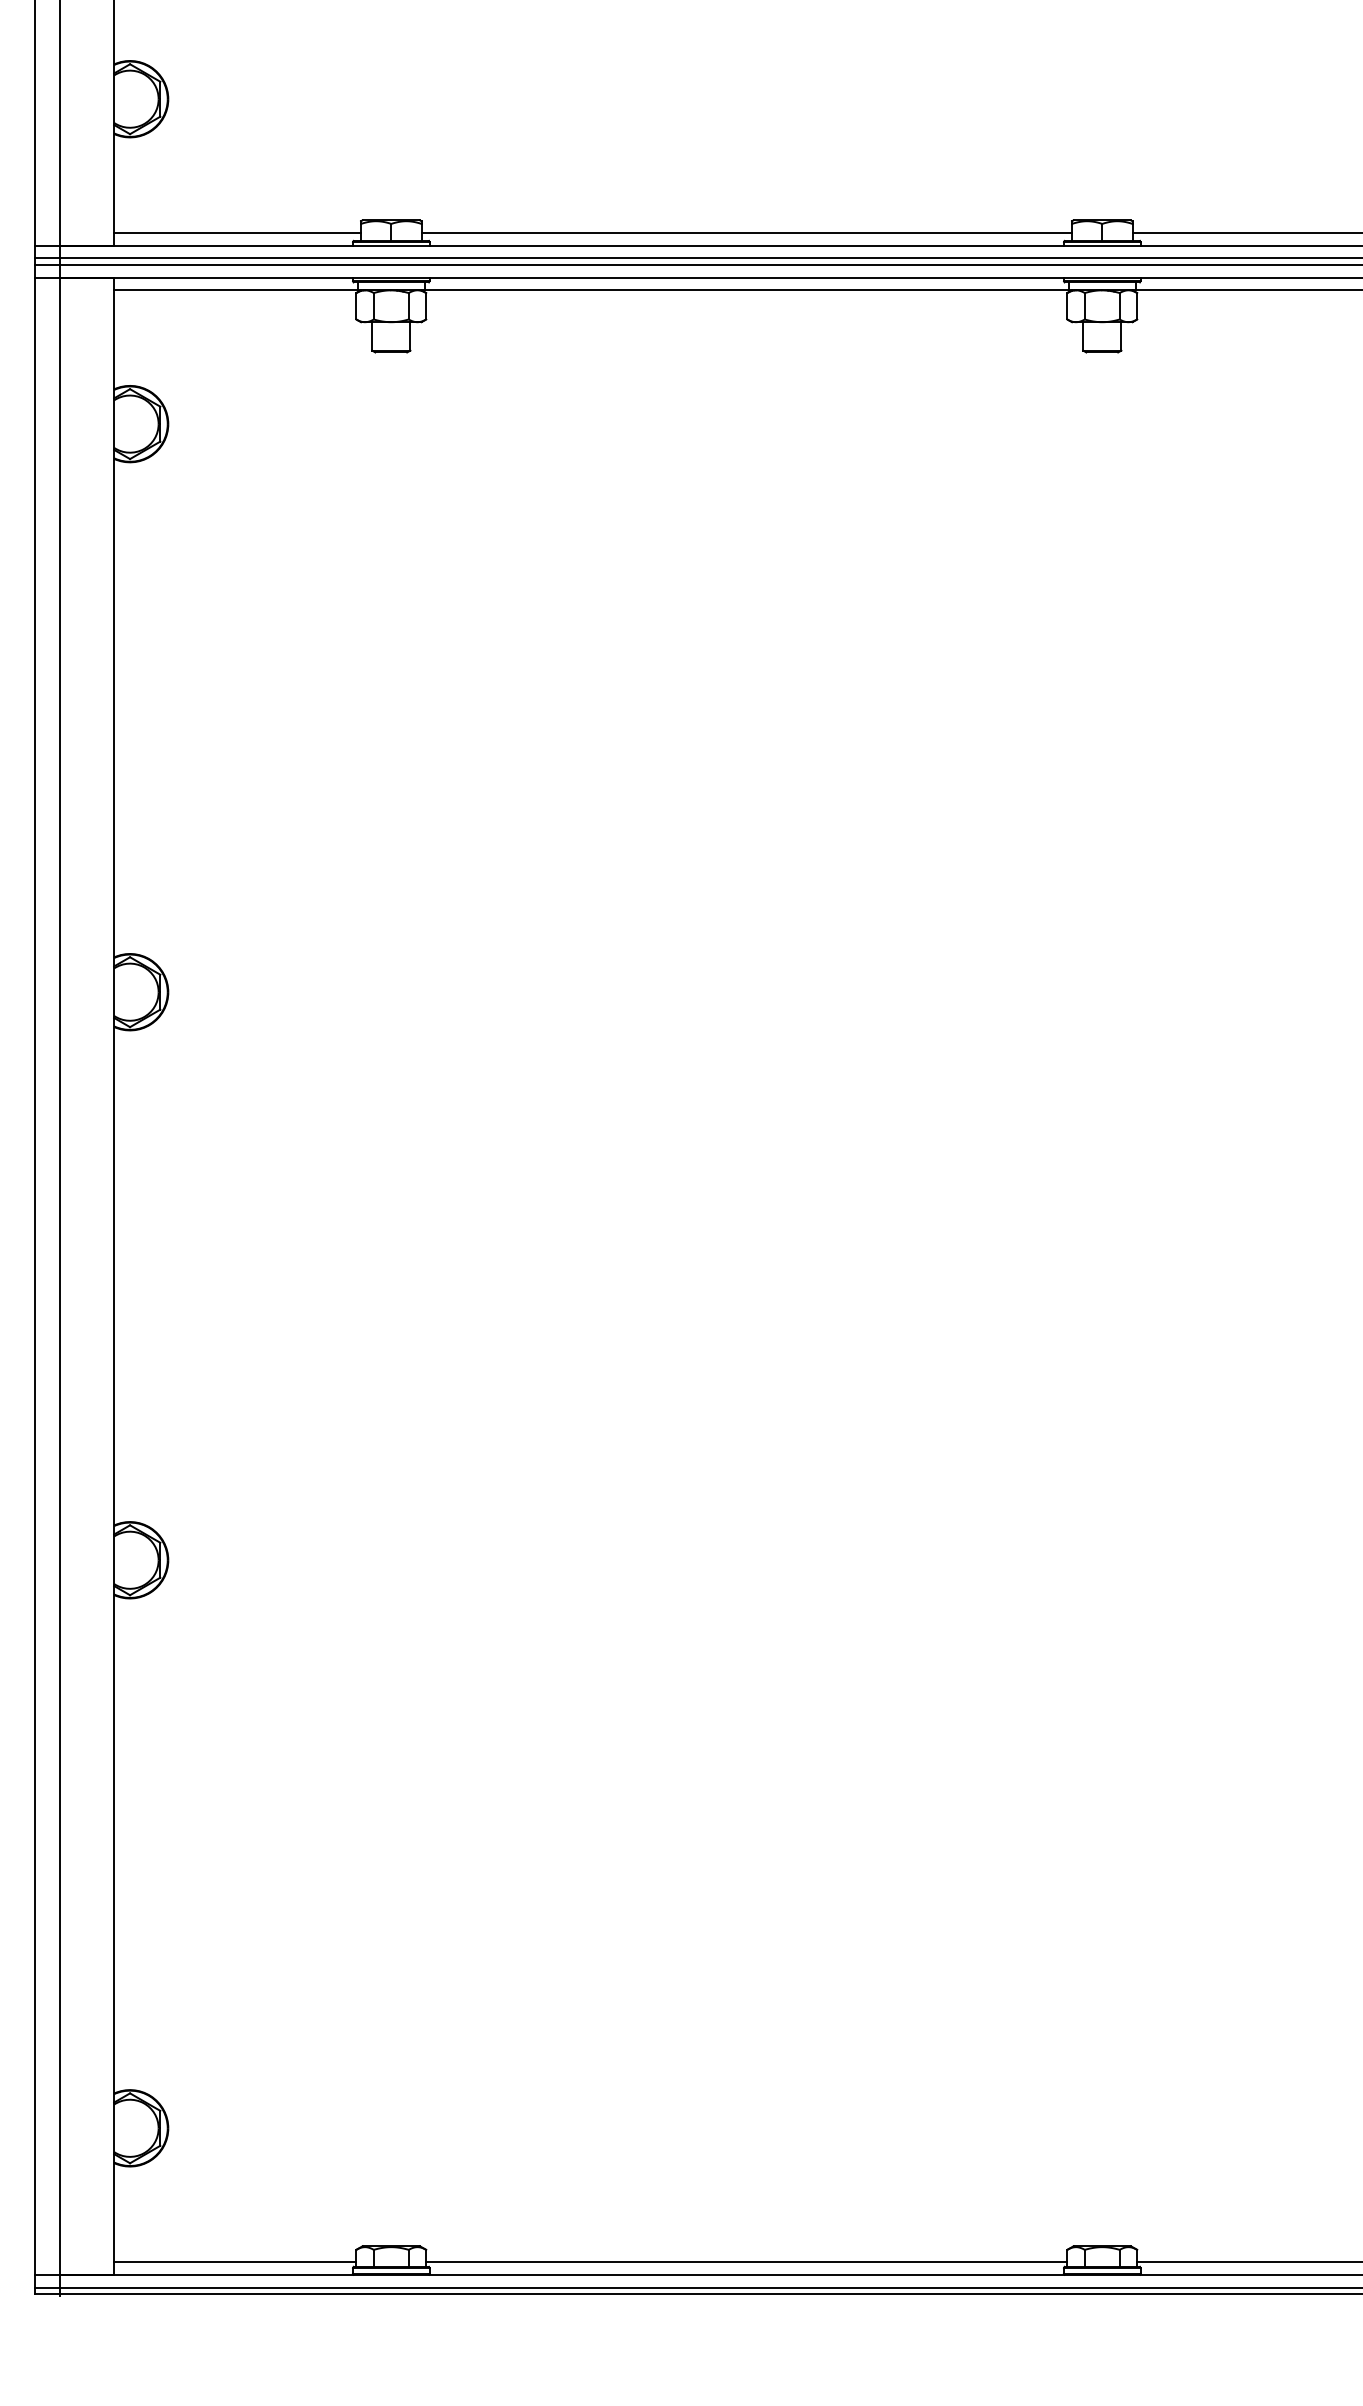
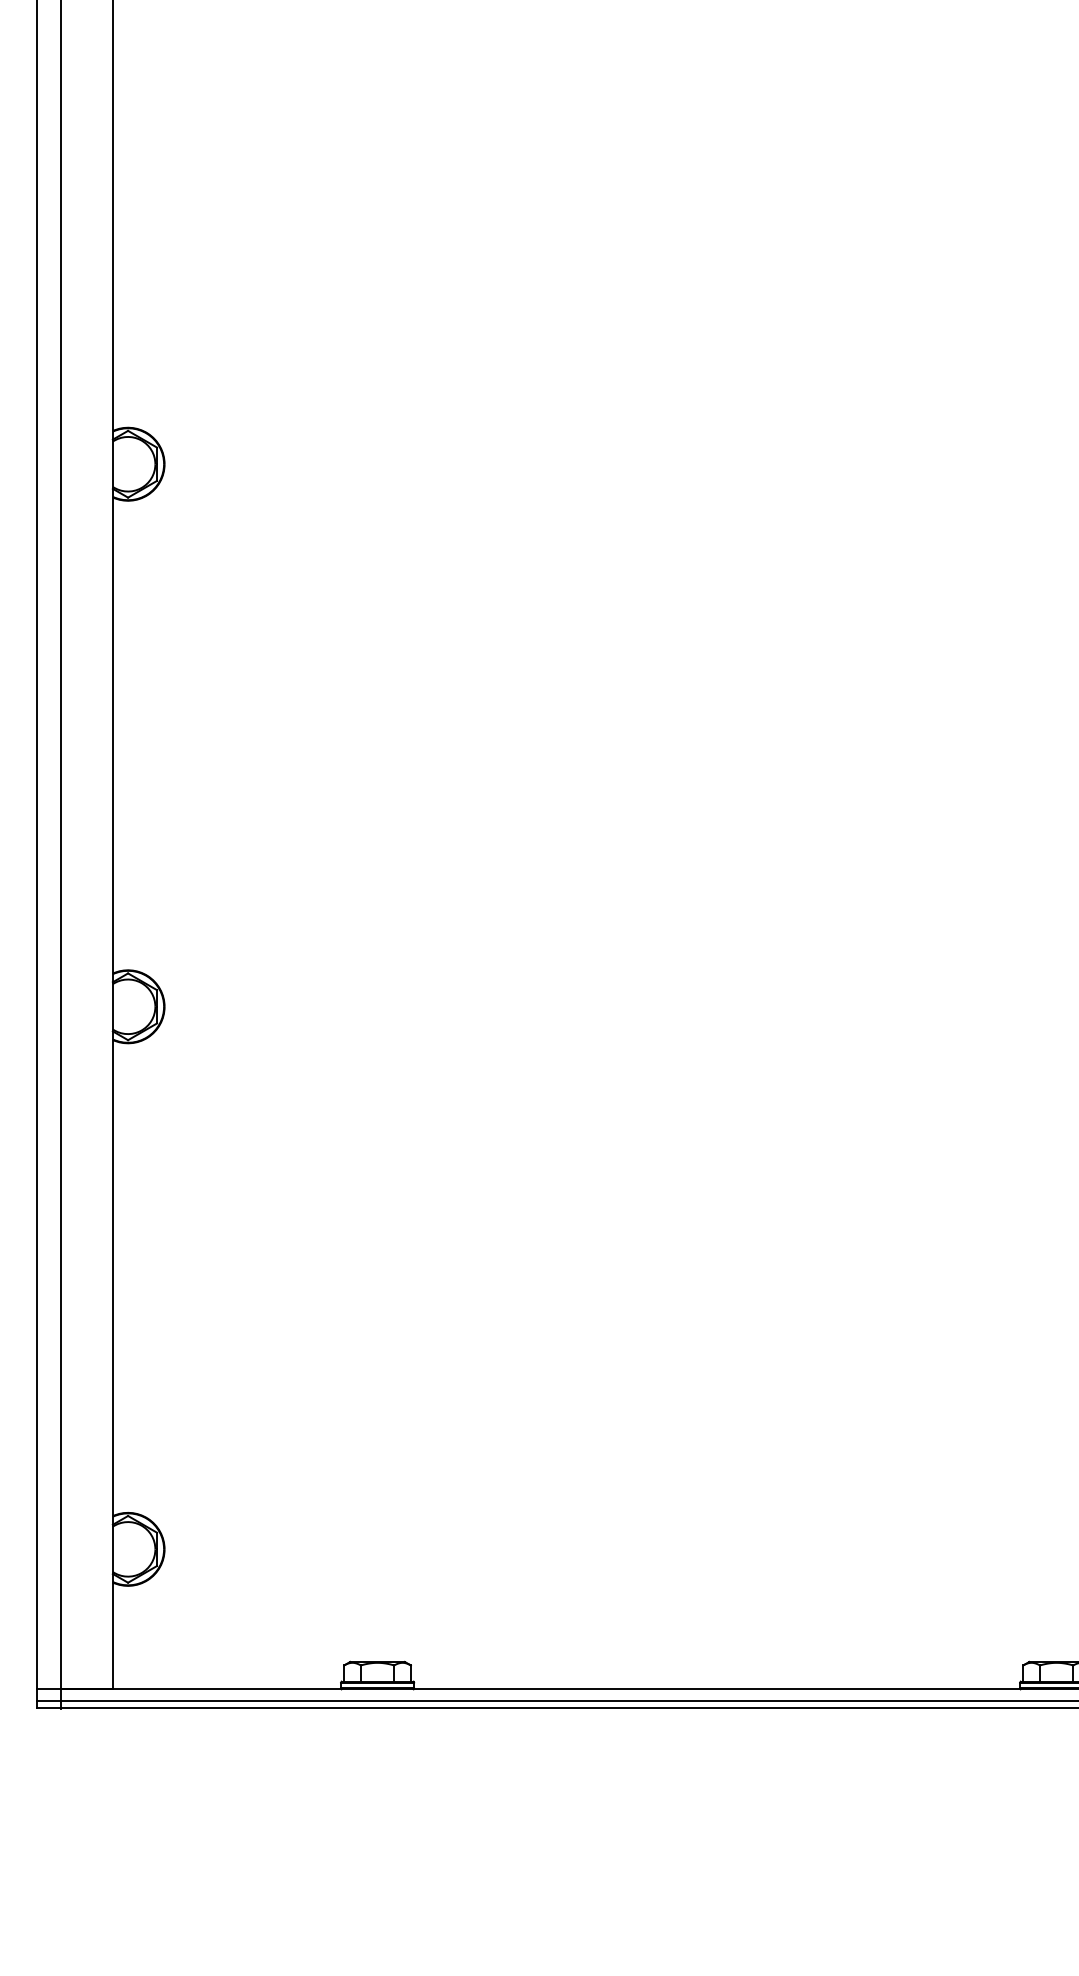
line: (235, 2262) -> (228, 1677), removed
line: (746, 2262) -> (716, 1677), removed

